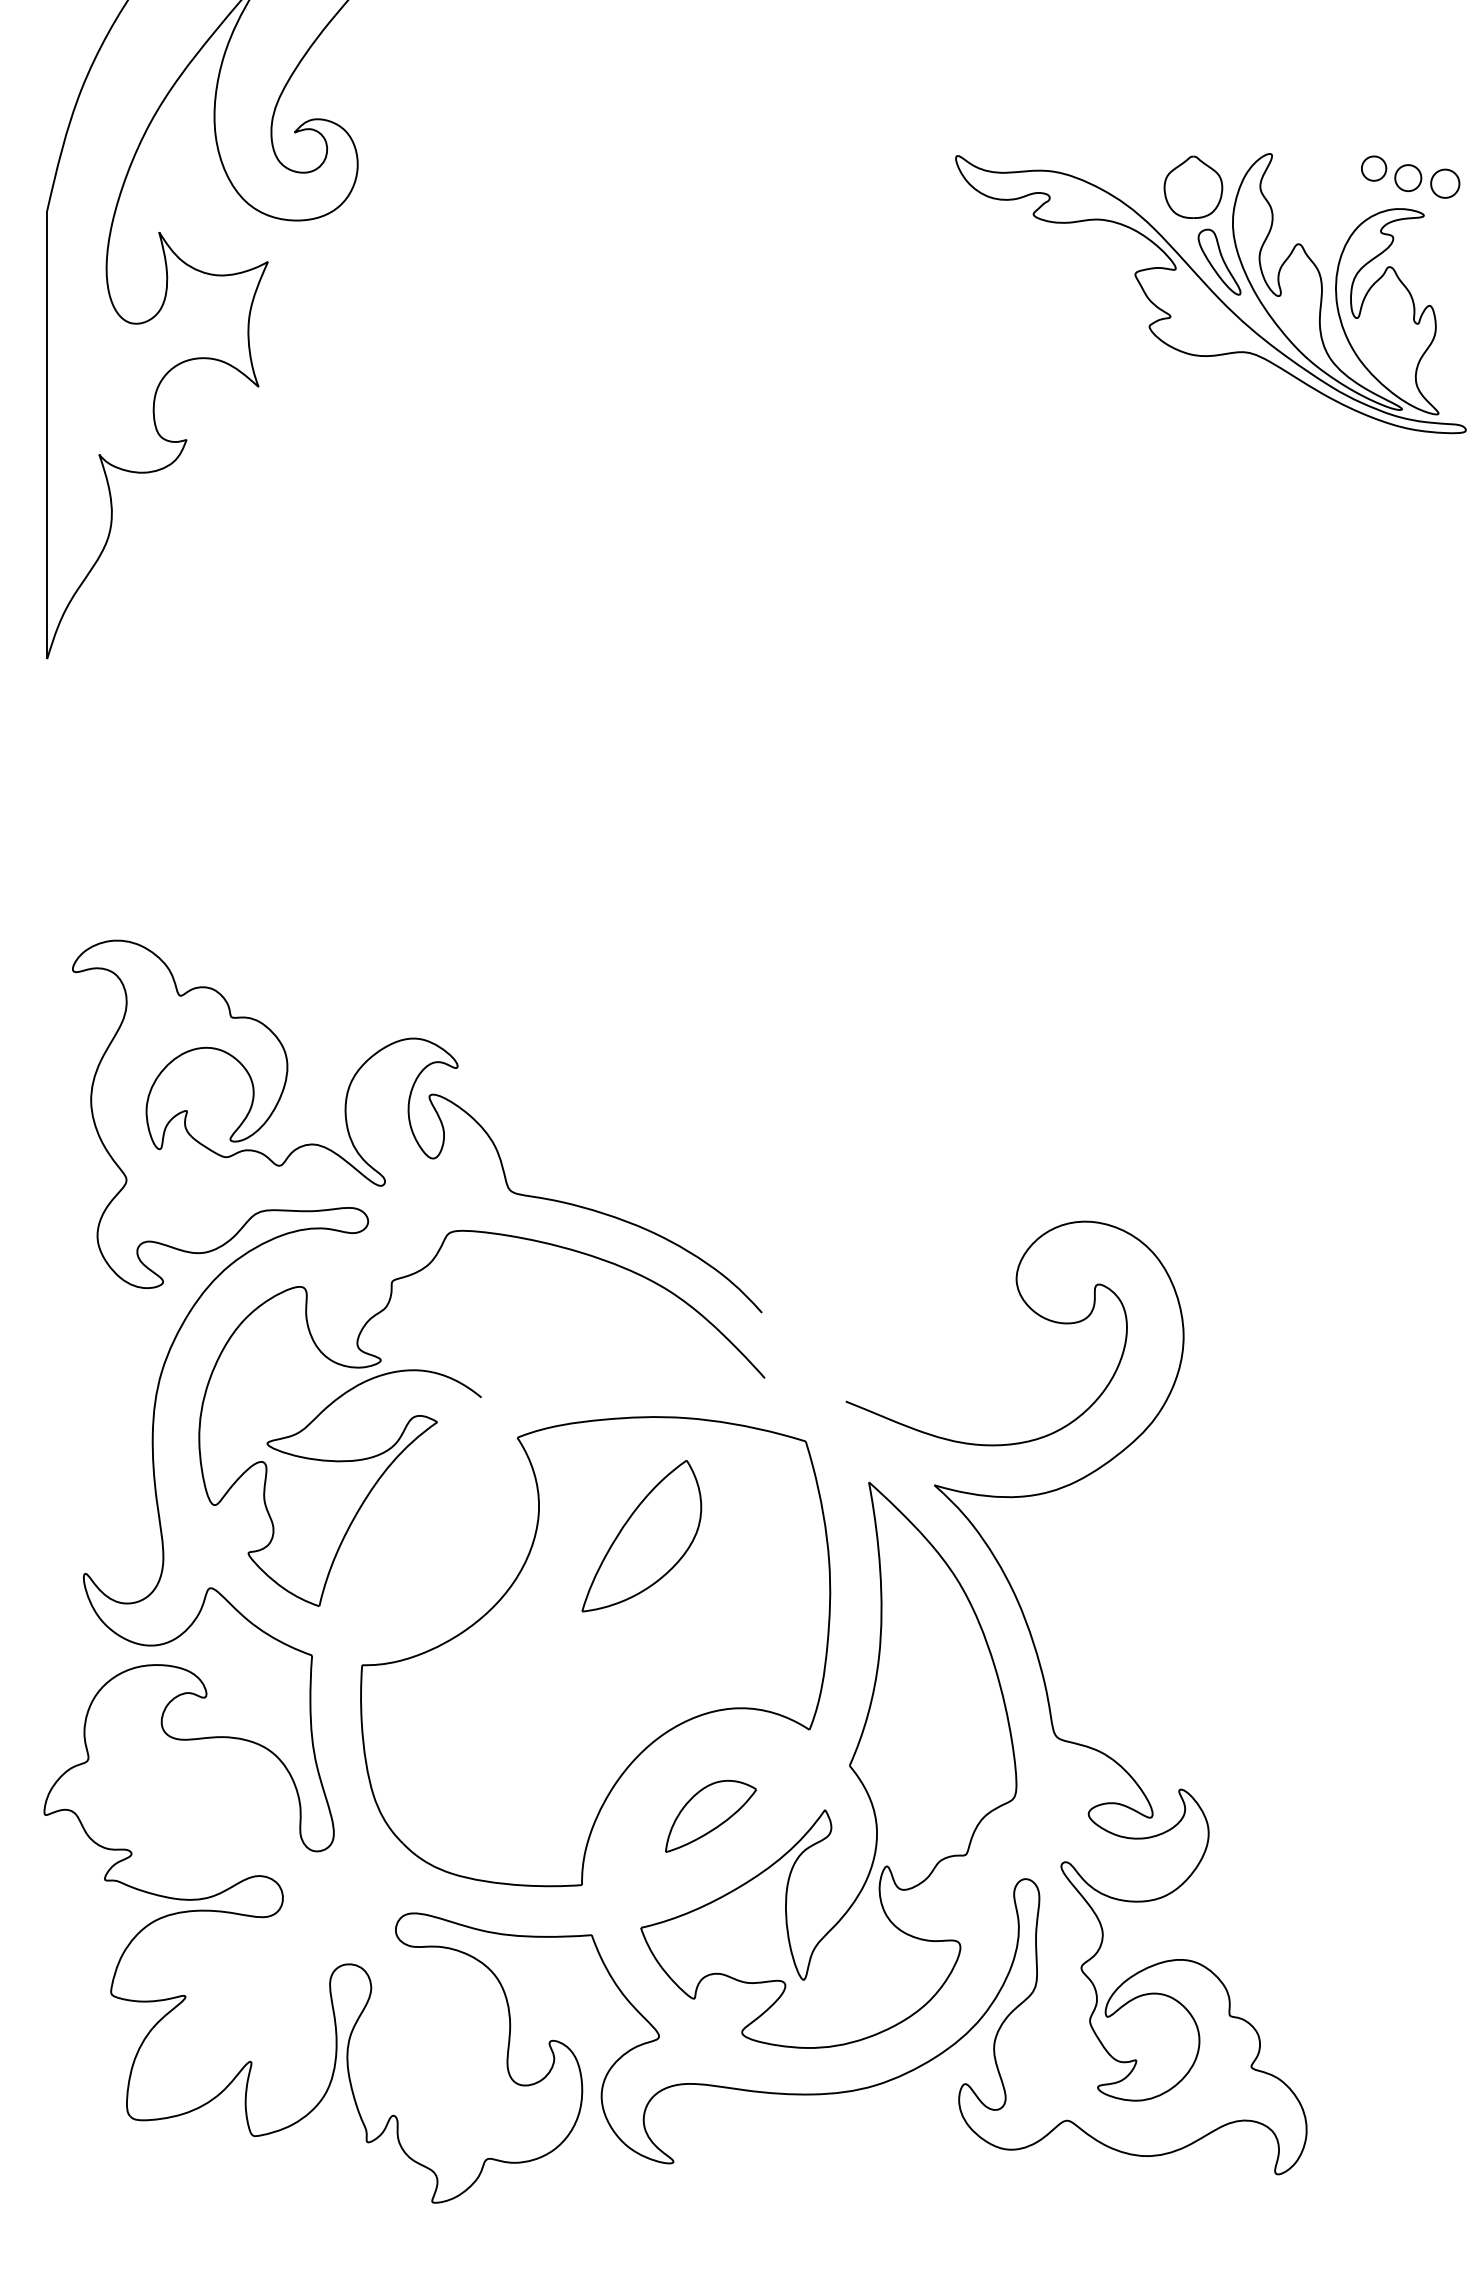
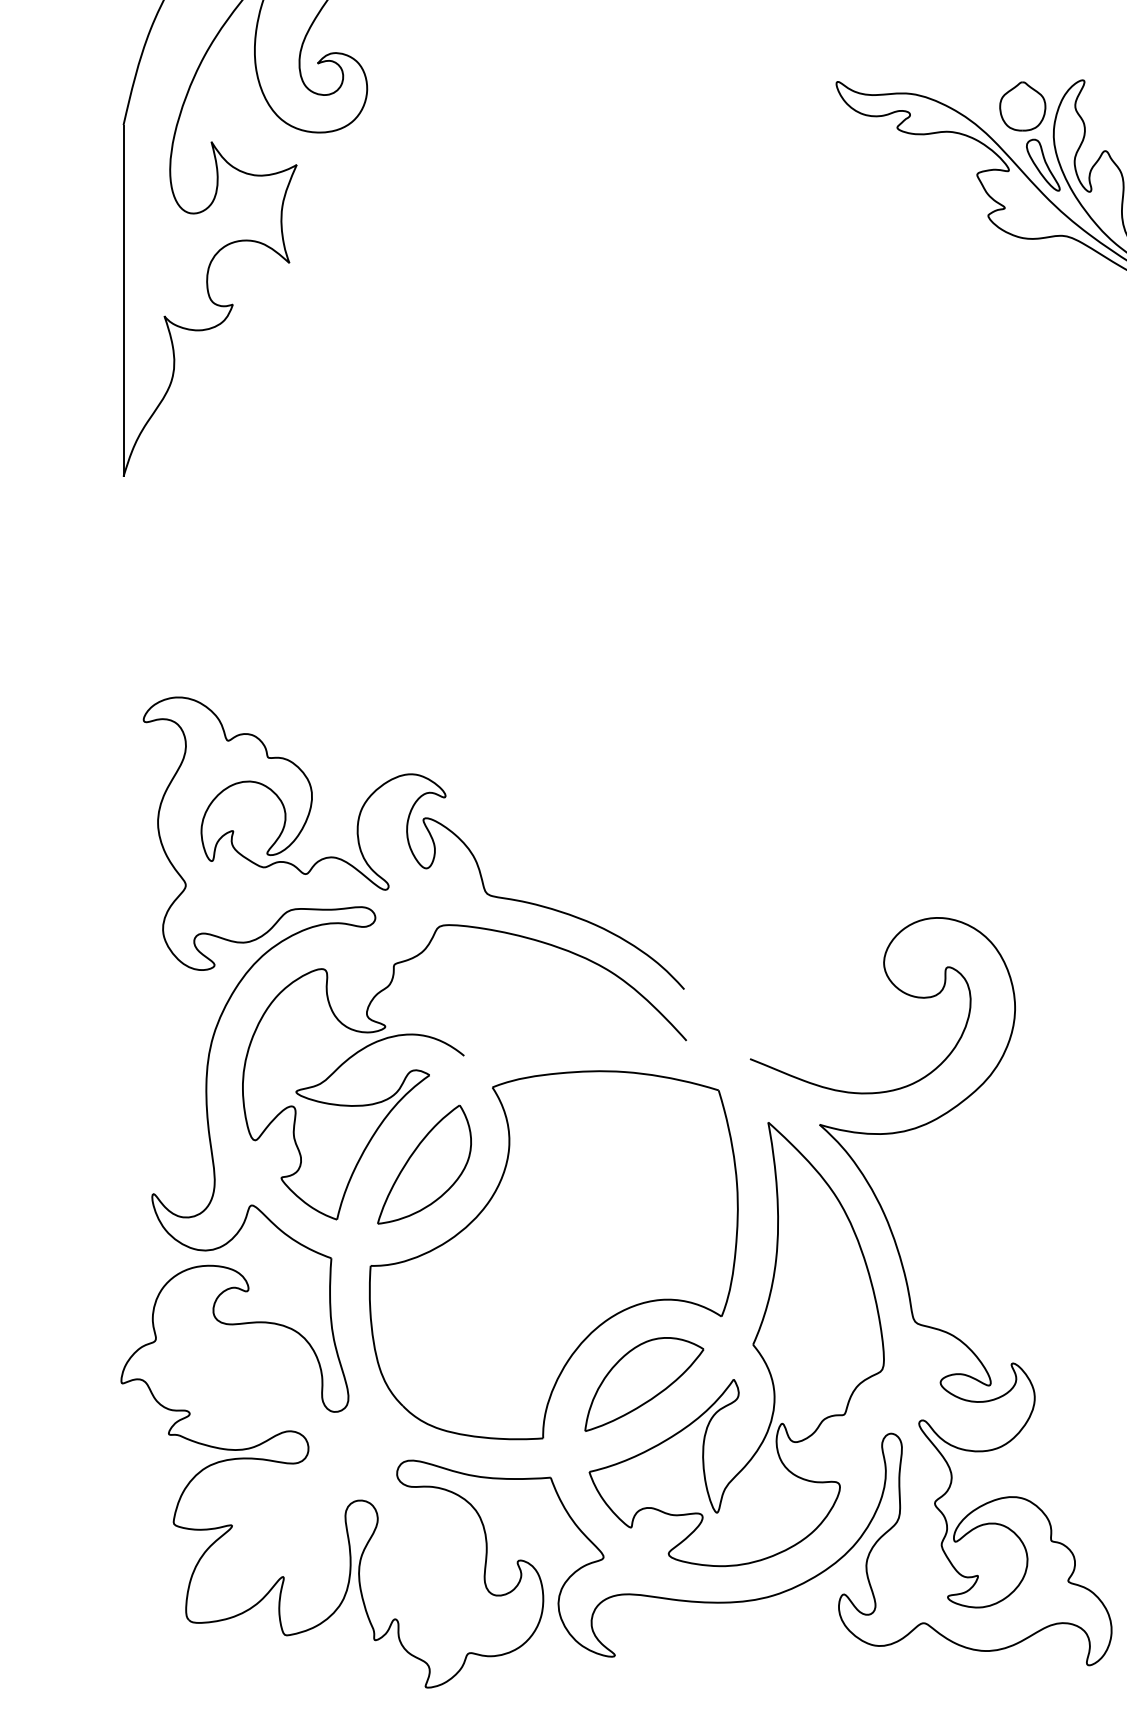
part: (641, 1536) -> (424, 1164), moved
part: (710, 1816) -> (643, 1384), size x1.67

